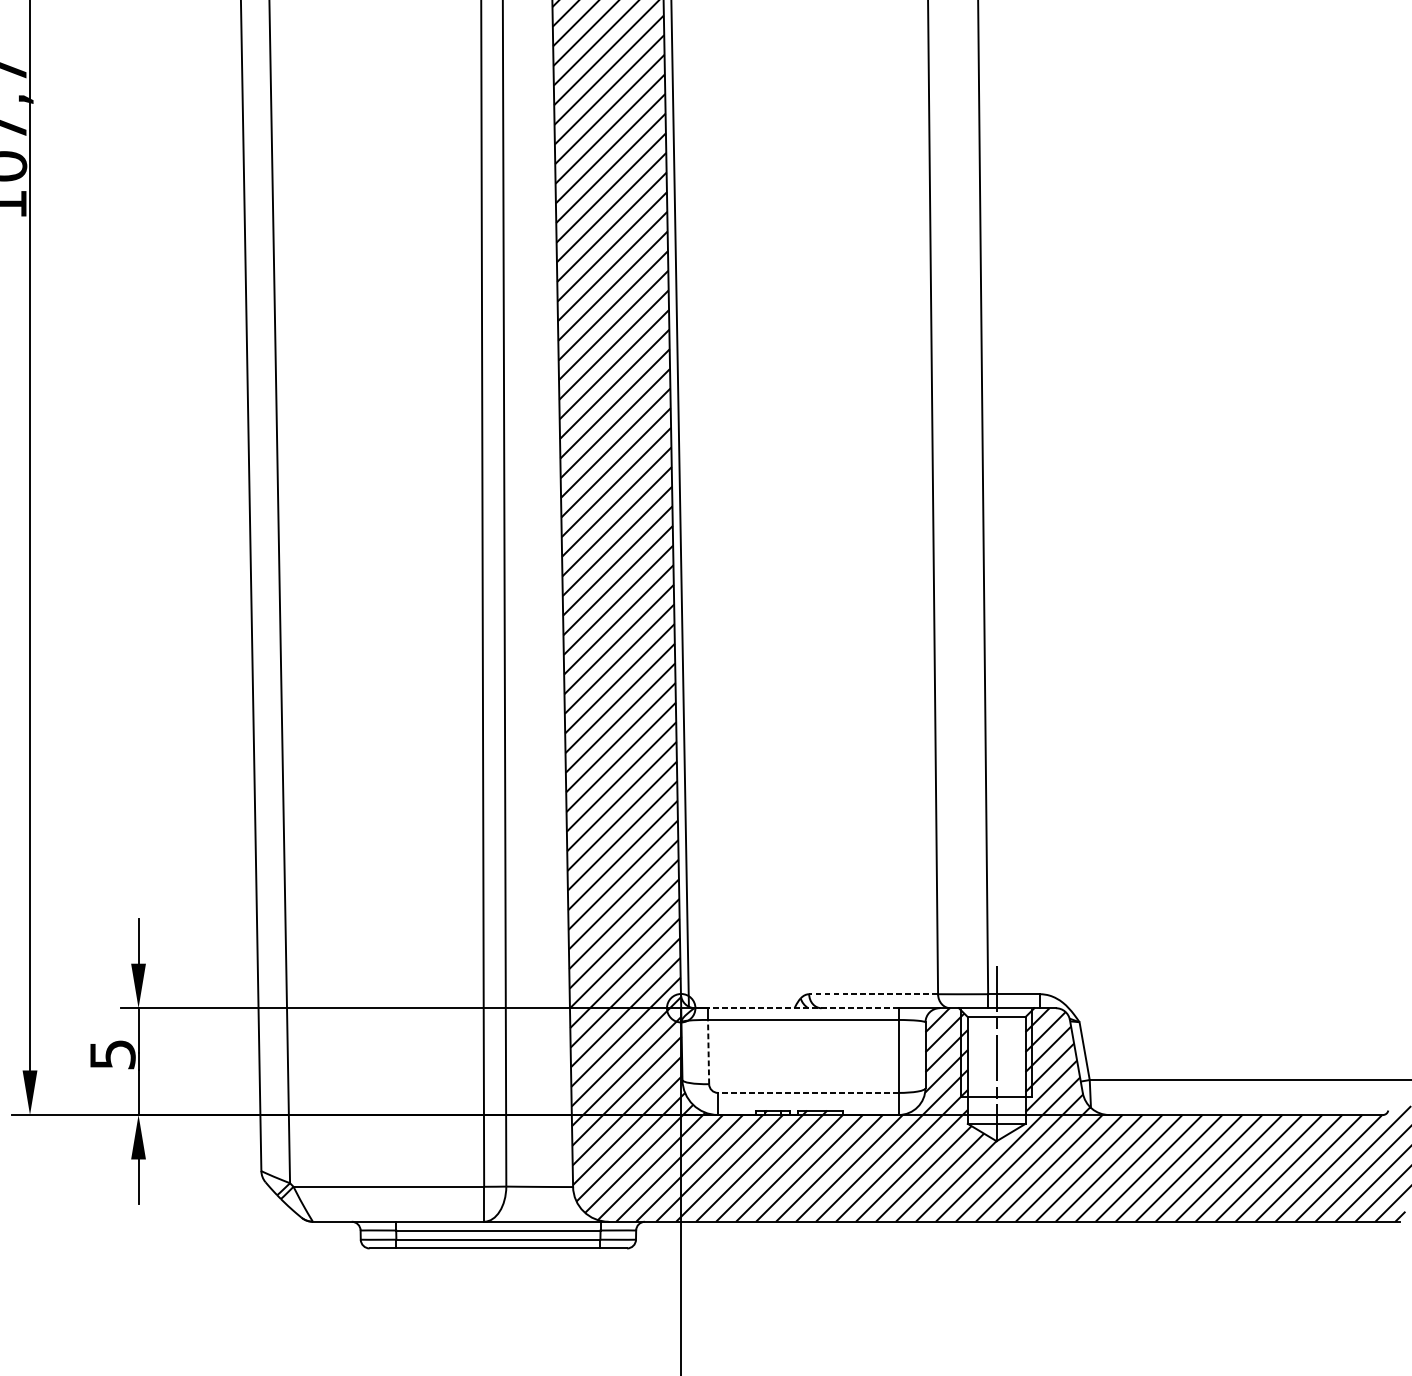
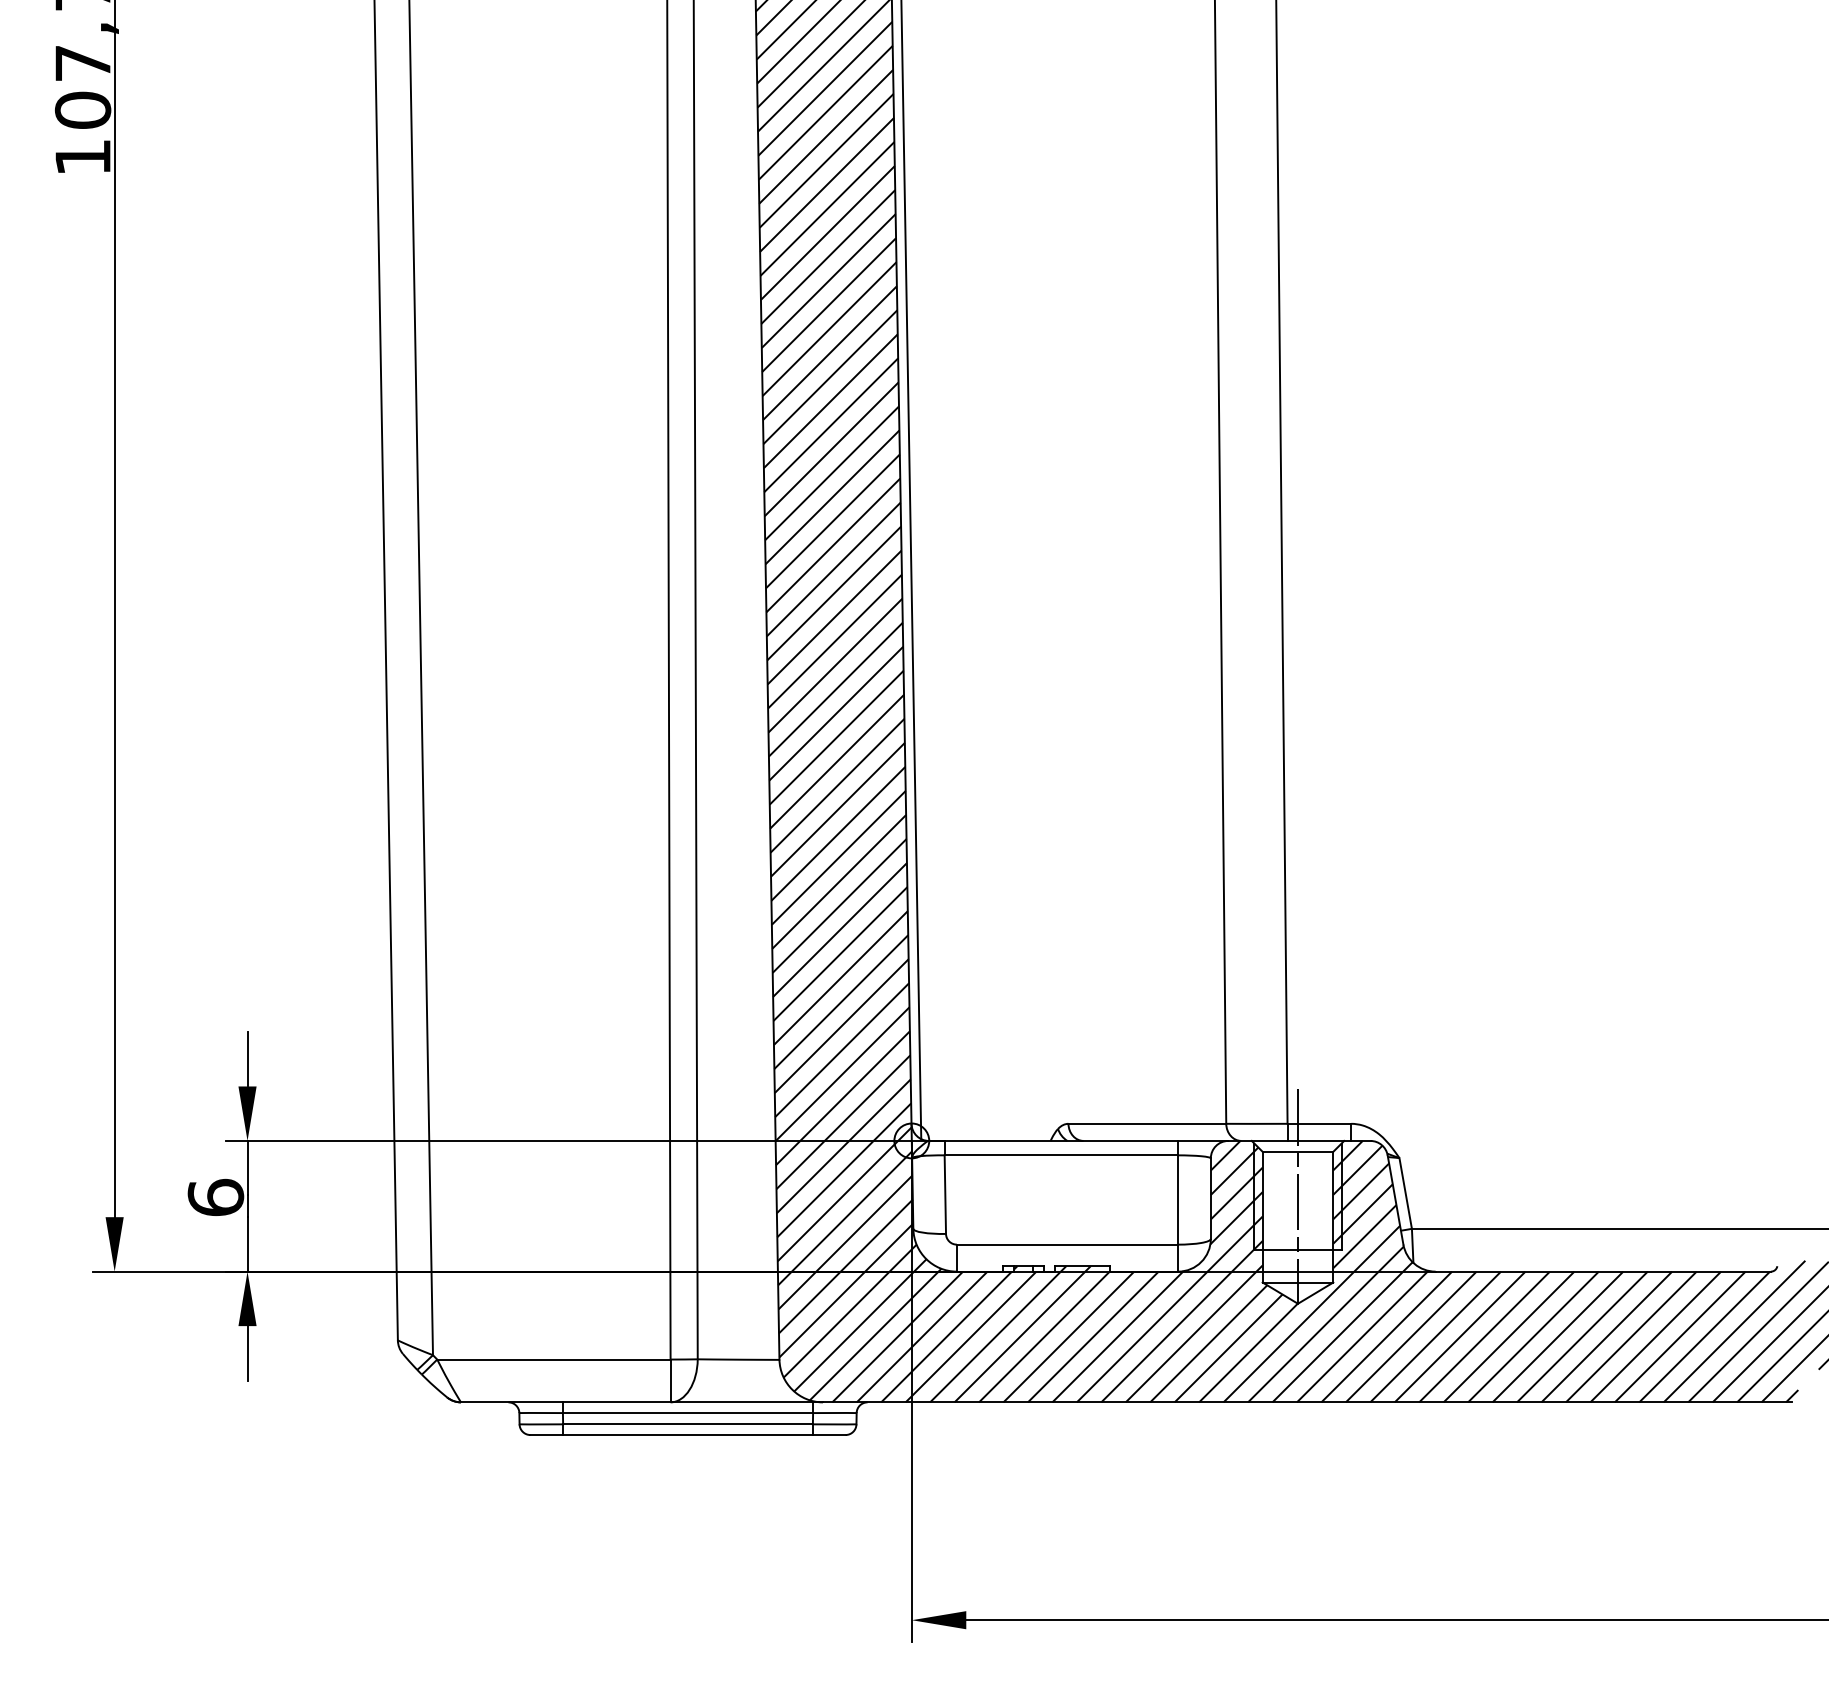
line: (873, 993) -> (1147, 1123), dashed -> solid
line: (803, 1007) -> (1061, 1140), dashed -> solid
line: (708, 1051) -> (945, 1194), dashed -> solid
text: (112, 1054) -> (215, 1197), 5 -> 6
line: (808, 1092) -> (1067, 1244), dashed -> solid

